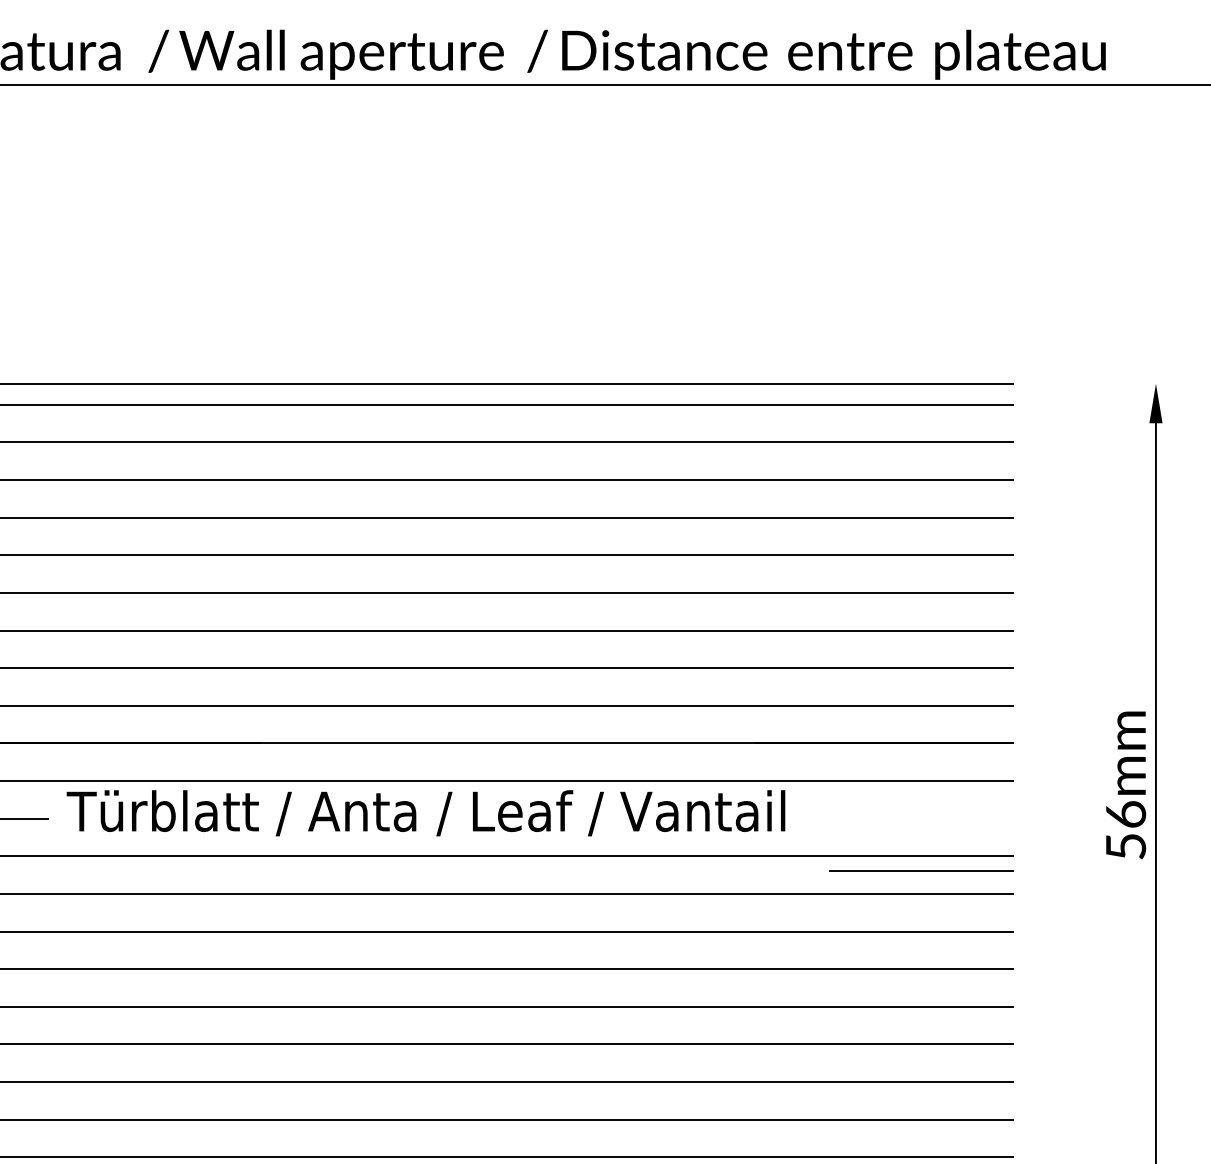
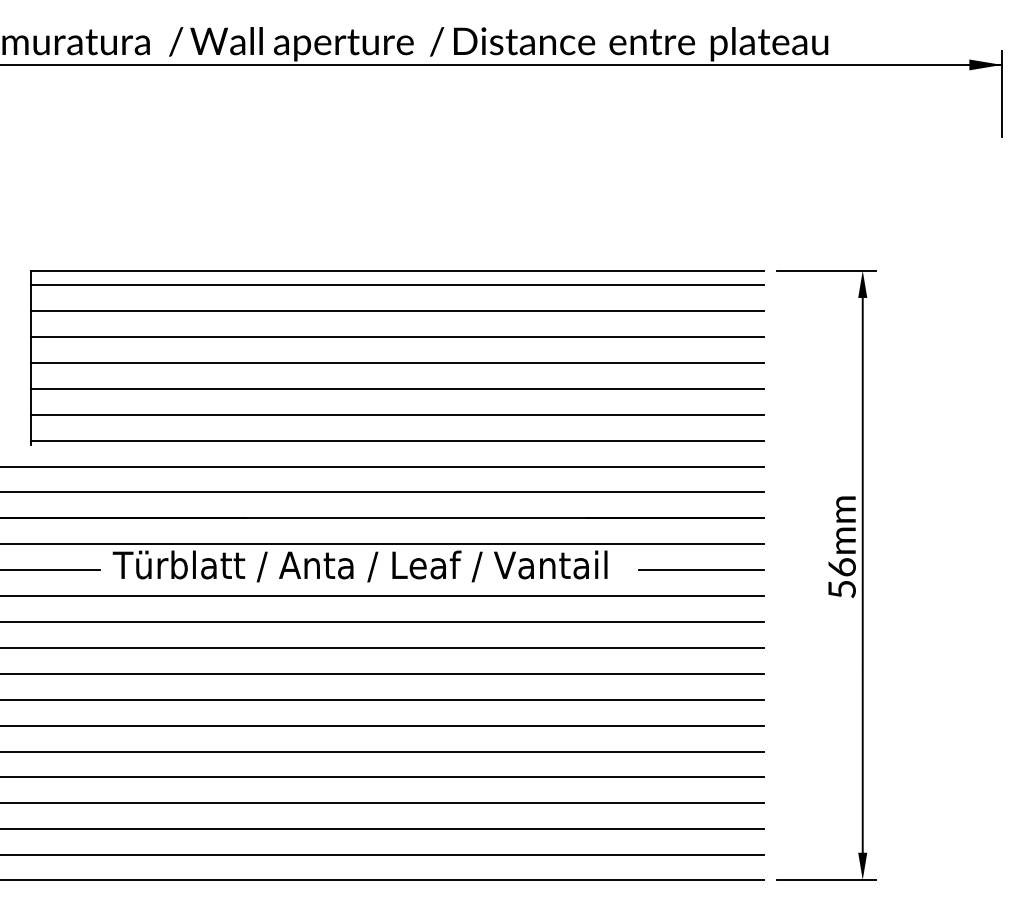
line: (1103, 383) -> (826, 270), added
line: (921, 869) -> (701, 569), moved

